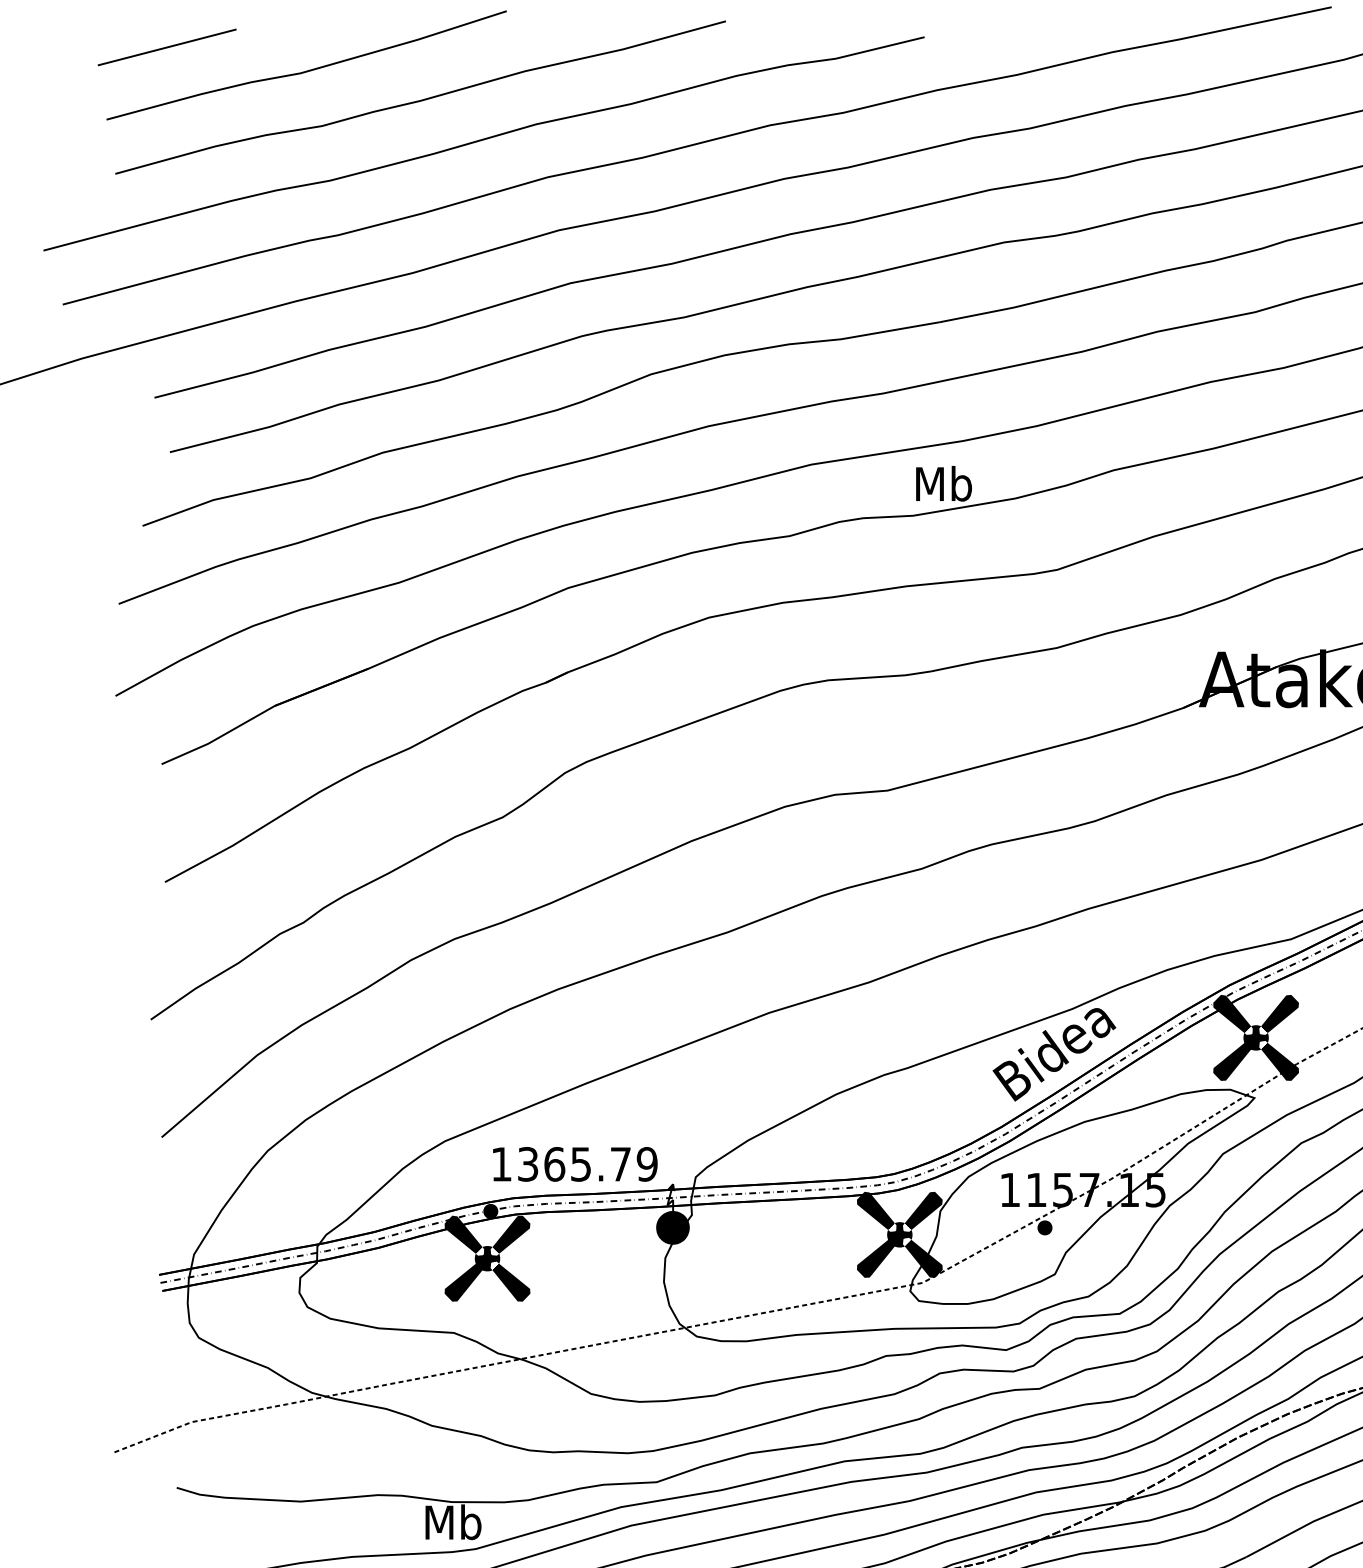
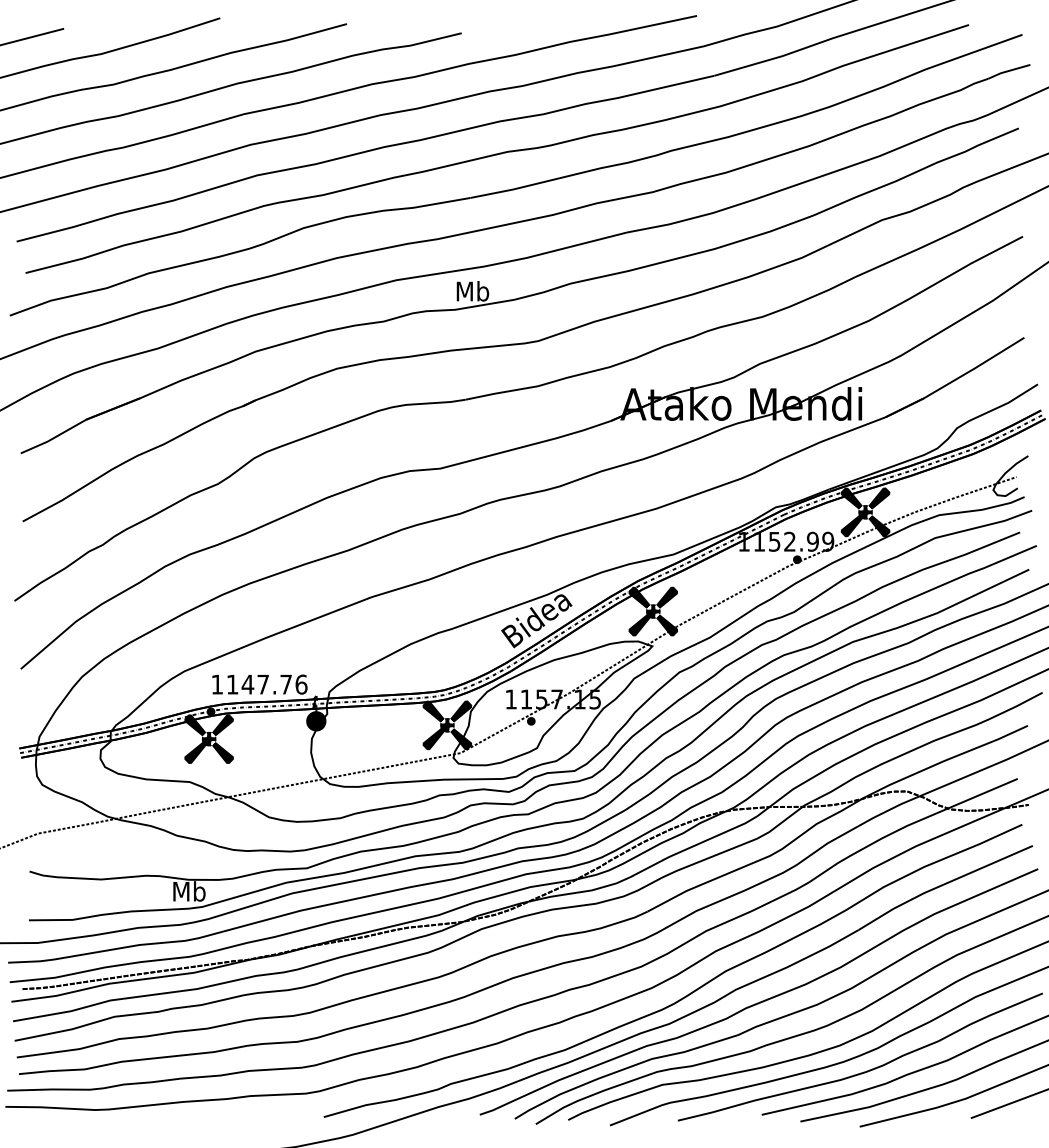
text: (586, 1164) -> (266, 684), 1365.79 -> 1147.76

